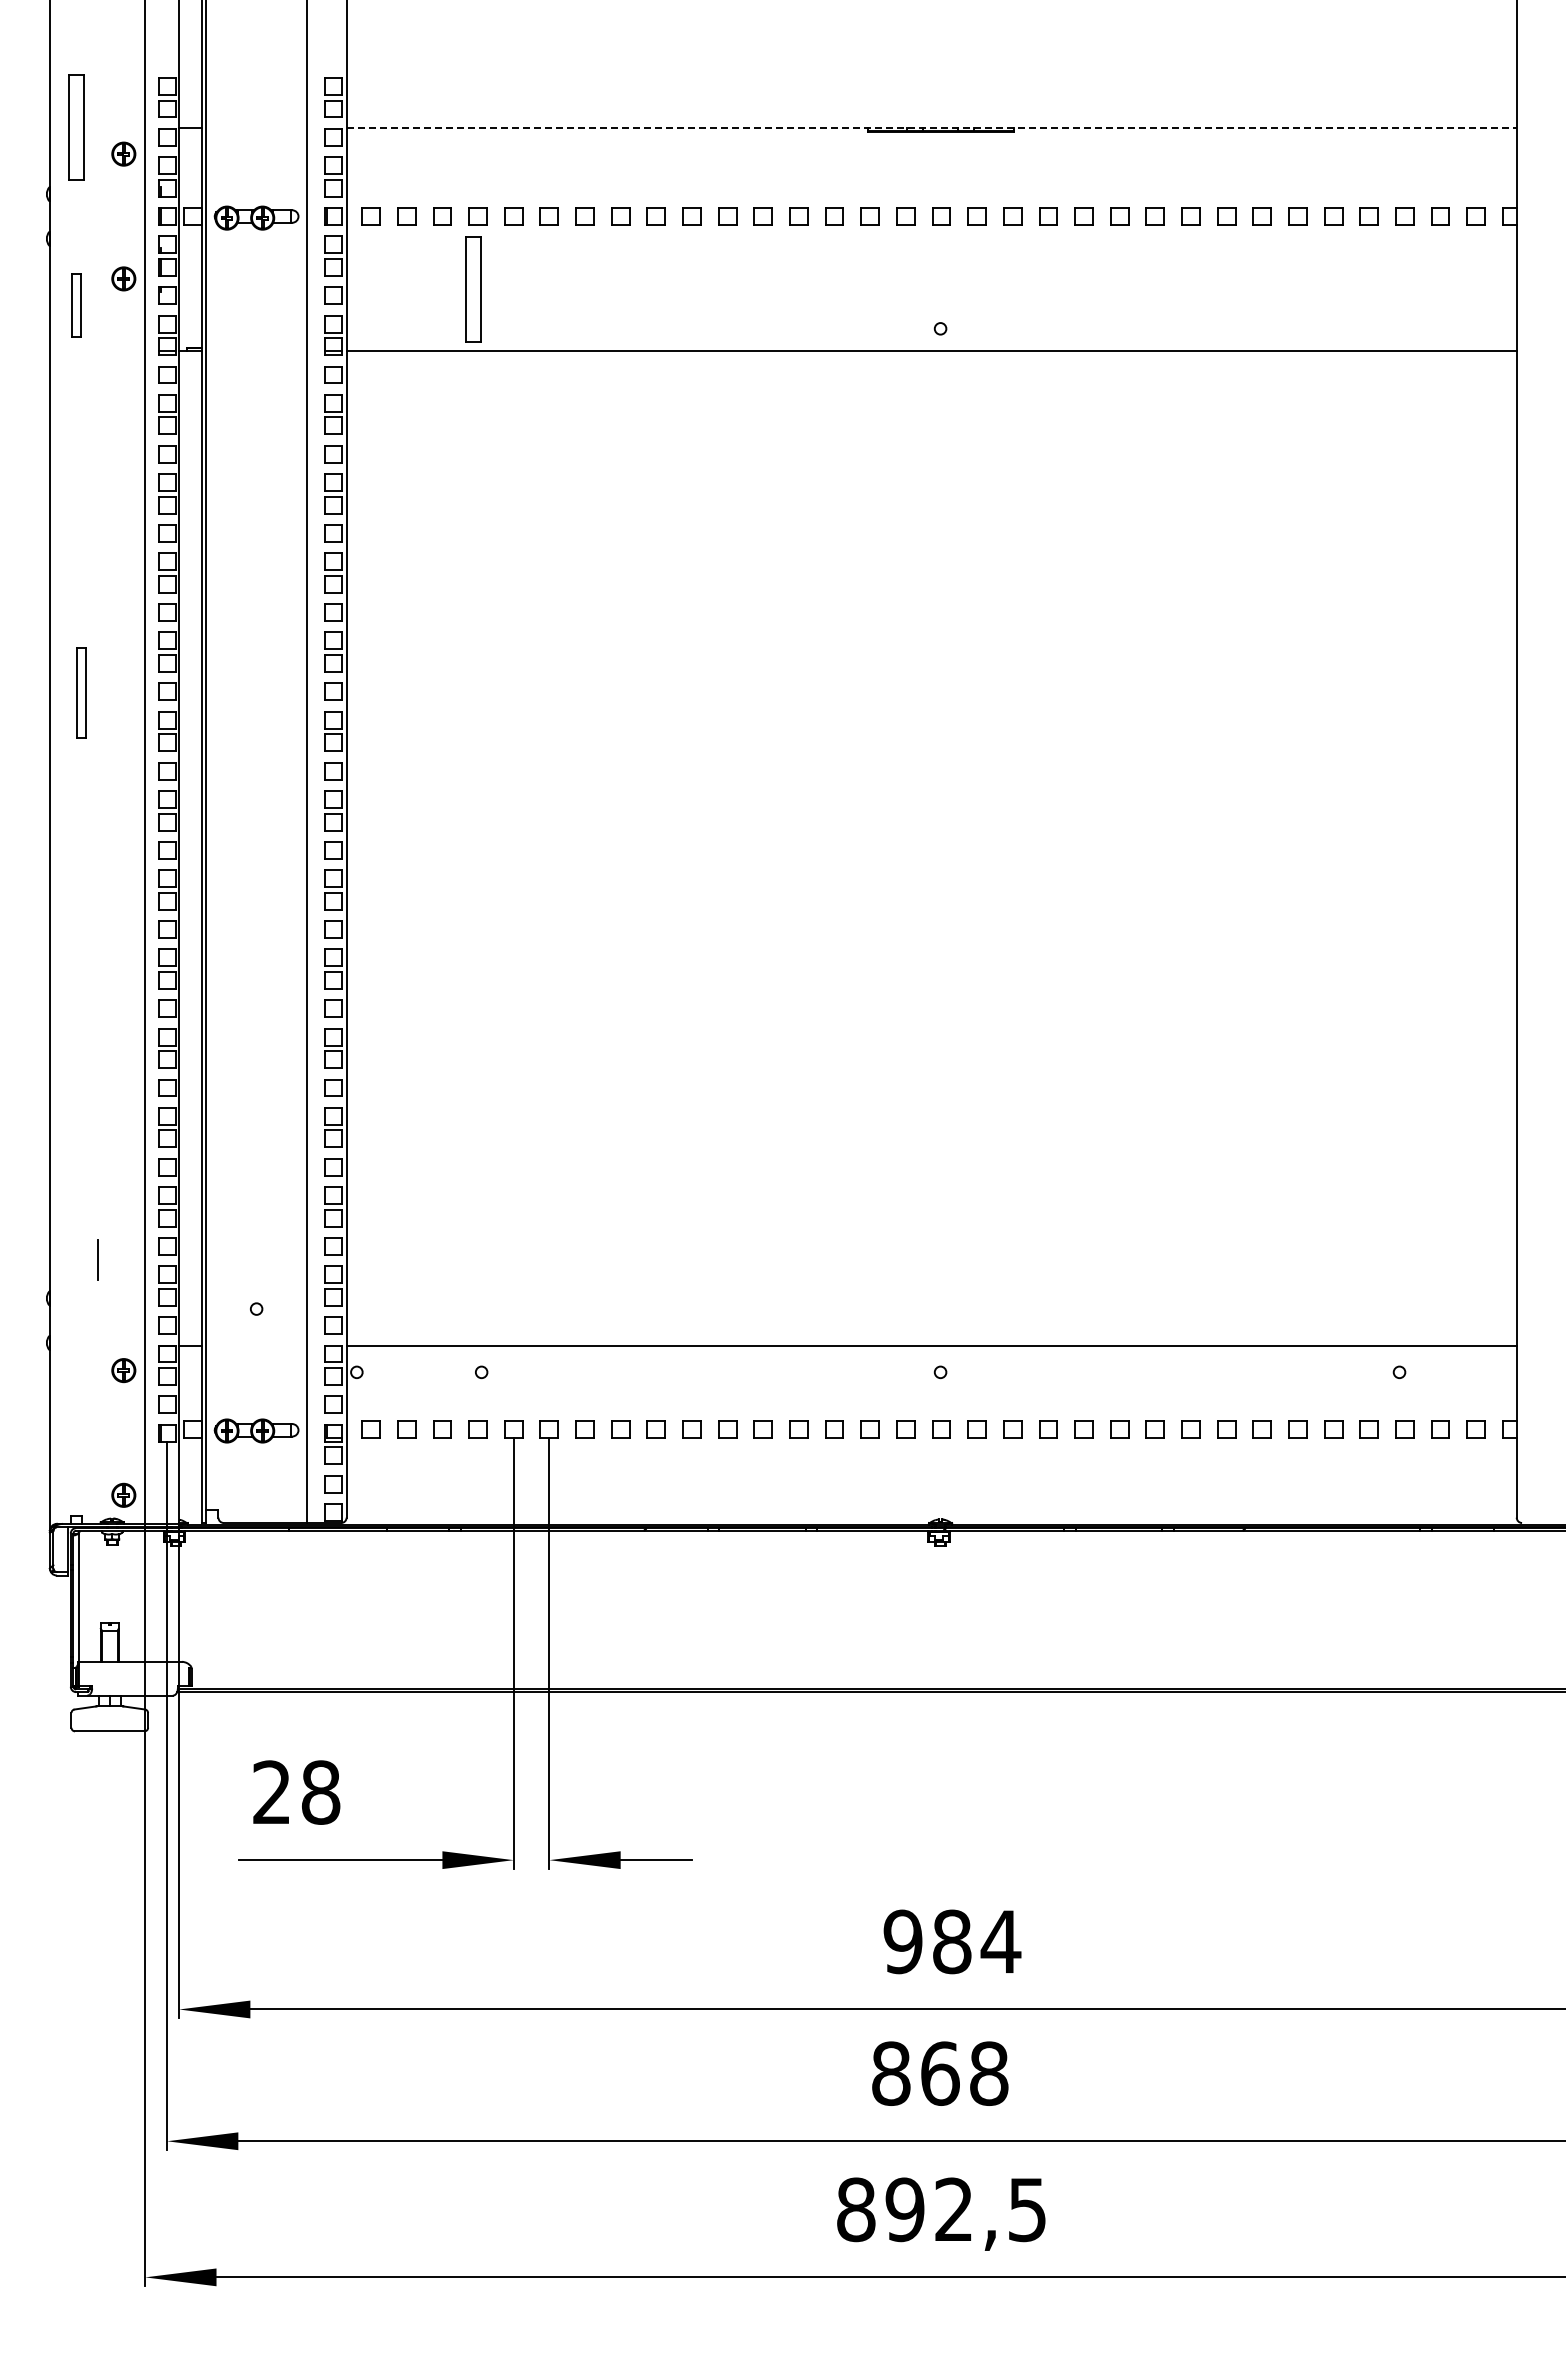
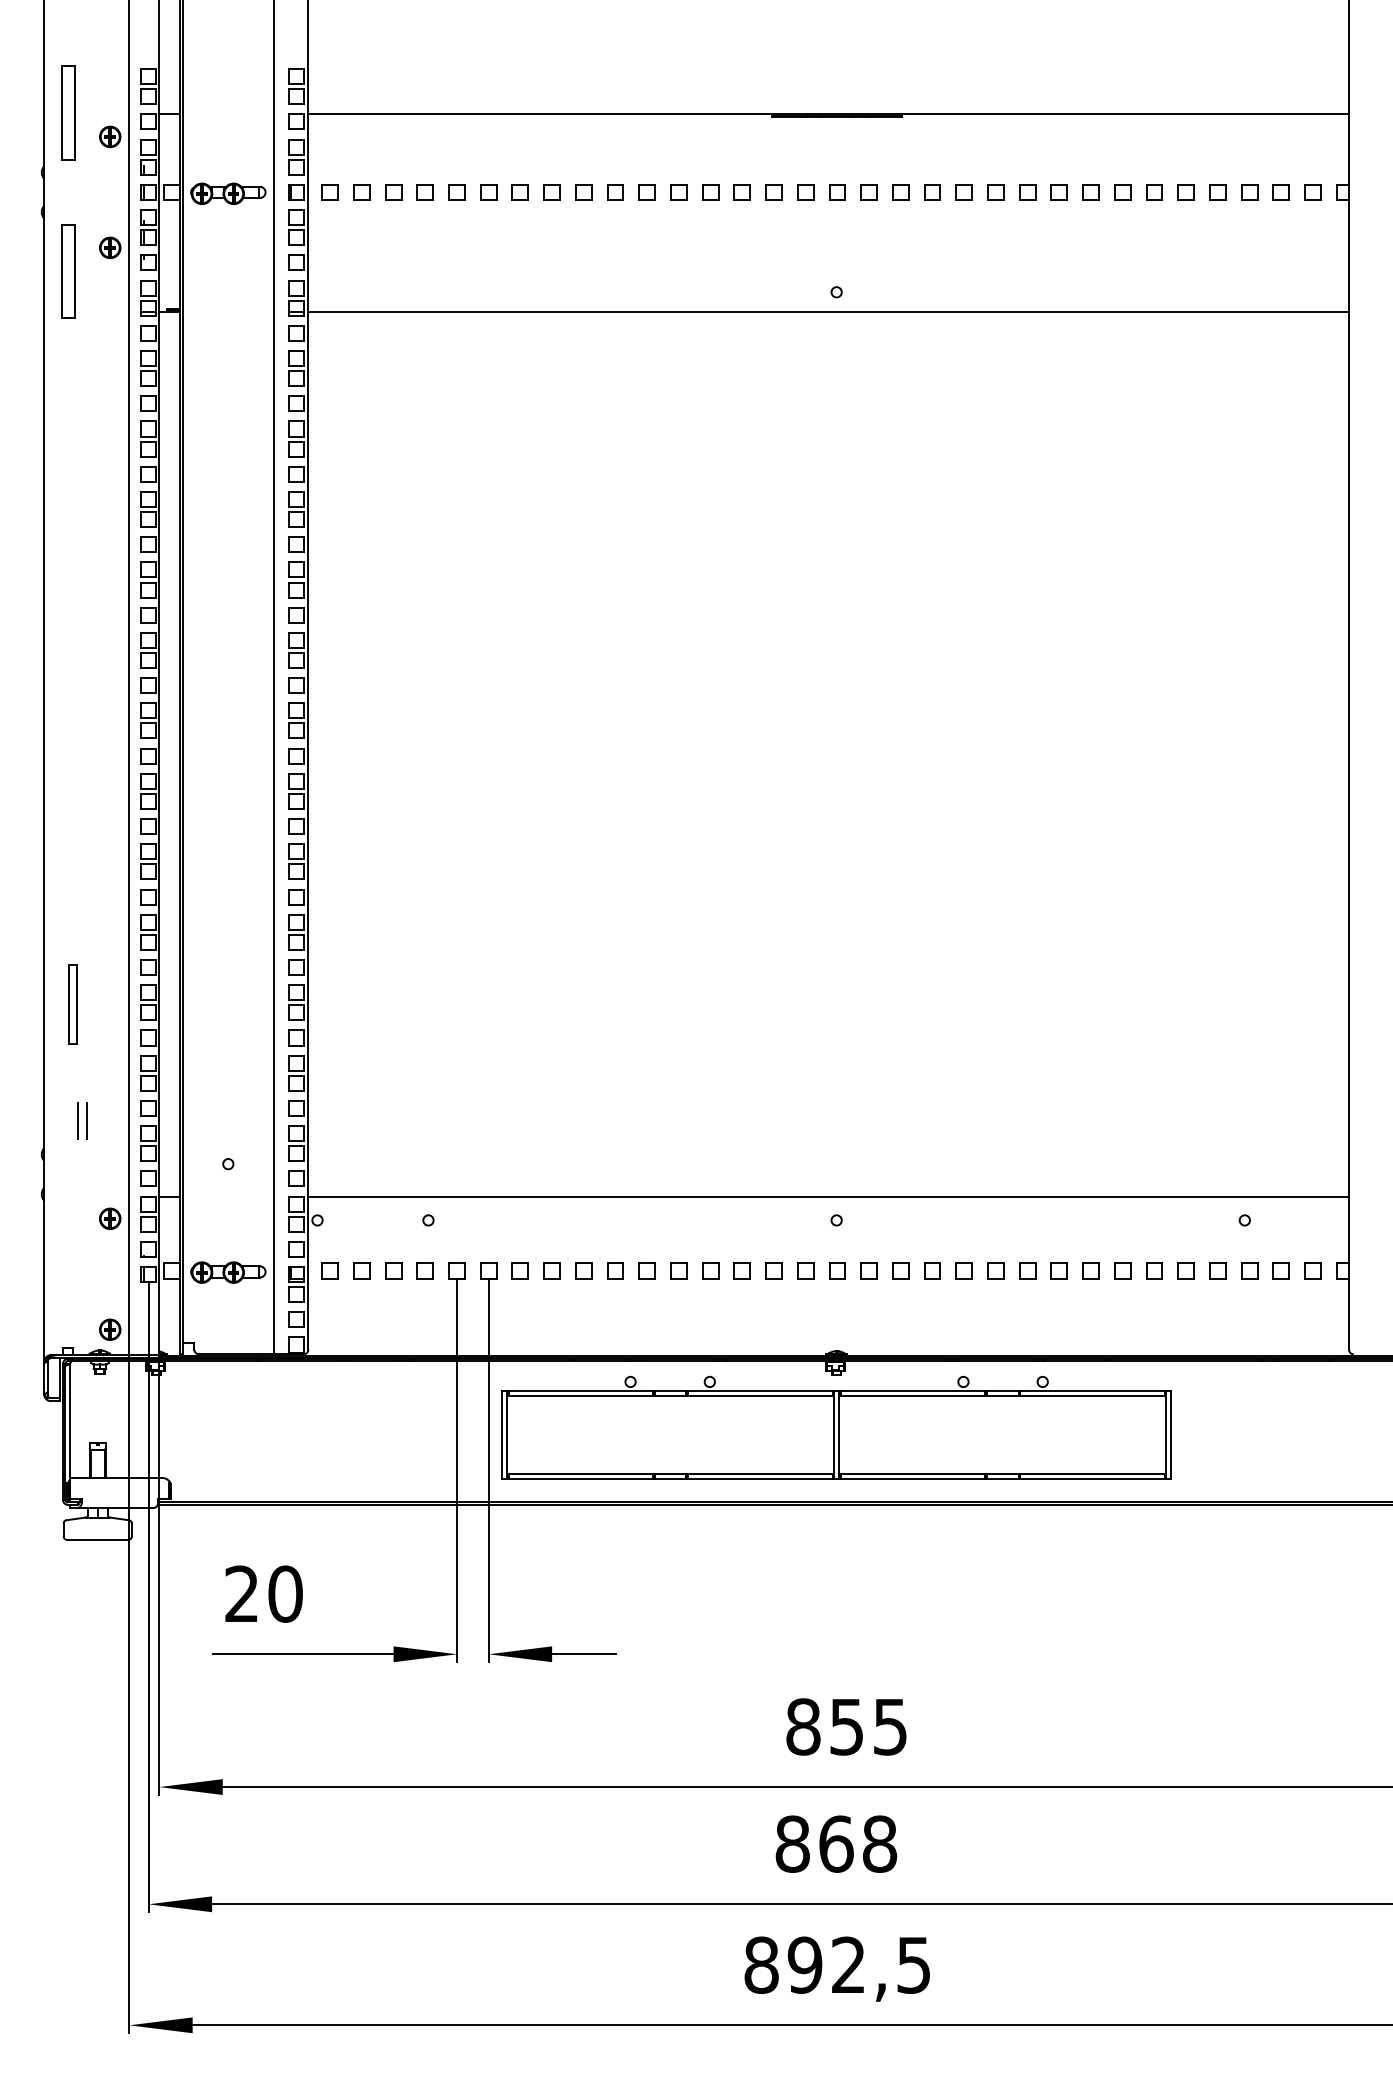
line: (932, 128) -> (829, 114), dashed -> solid
part: (473, 289) -> (421, 257), removed
part: (76, 305) -> (68, 271), size x1.67
part: (81, 692) -> (72, 1004), moved
line: (87, 1259) -> (77, 1120), added
part: (940, 1605) -> (836, 1427), added
text: (320, 1792) -> (285, 1594), 28 -> 20
text: (952, 1941) -> (847, 1726), 984 -> 855

